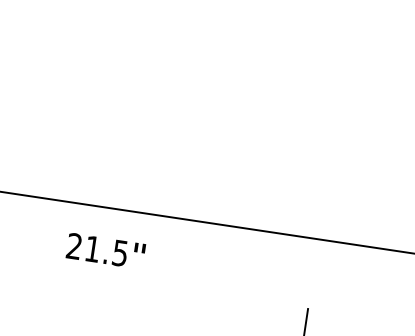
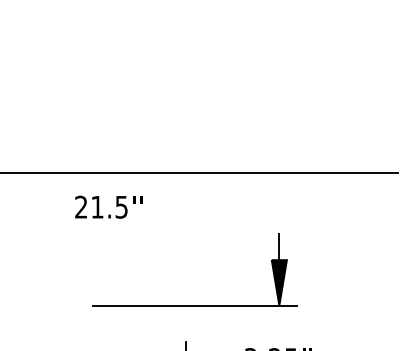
text: (105, 250) -> (108, 206), moved

